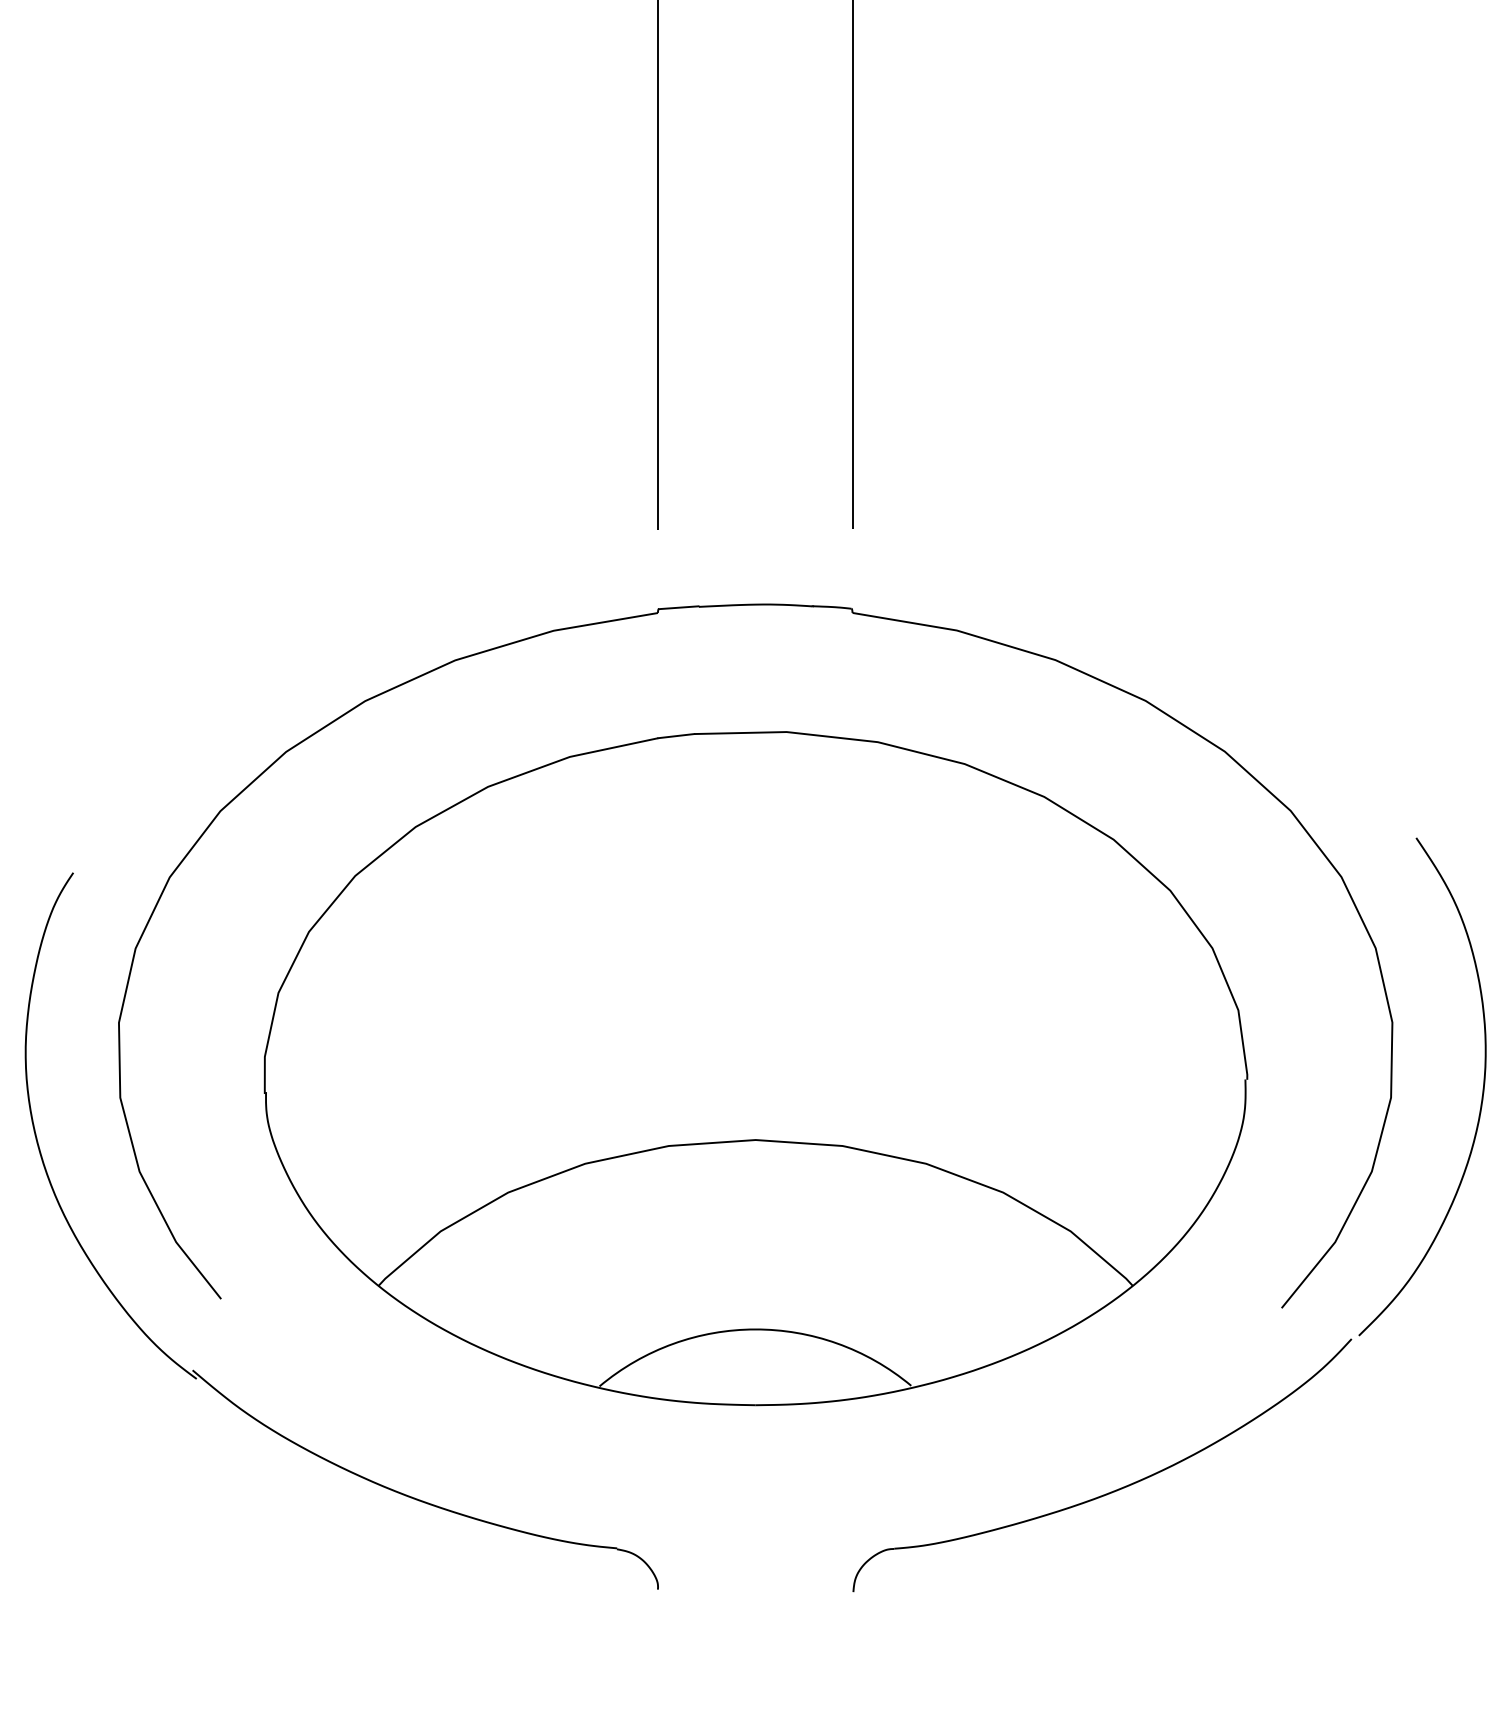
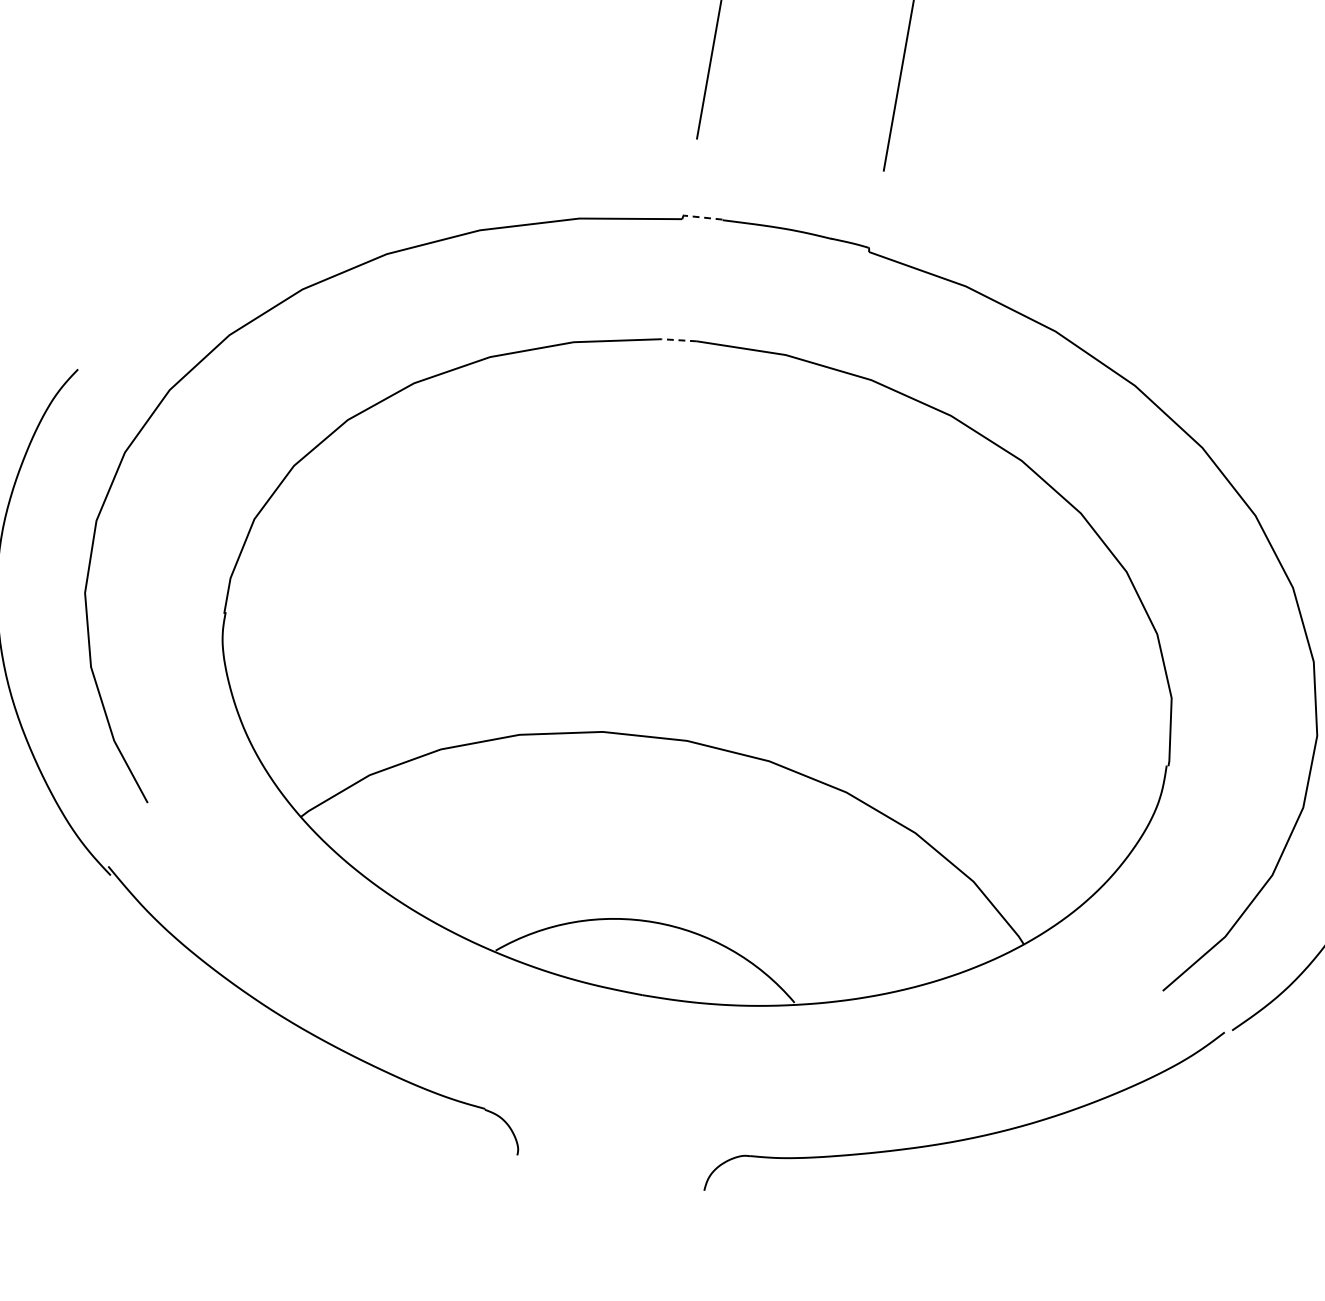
line: (678, 607) -> (703, 217), solid -> dashed
line: (675, 736) -> (678, 340), solid -> dashed

